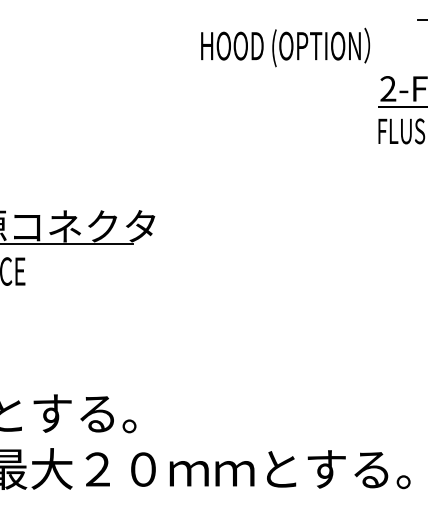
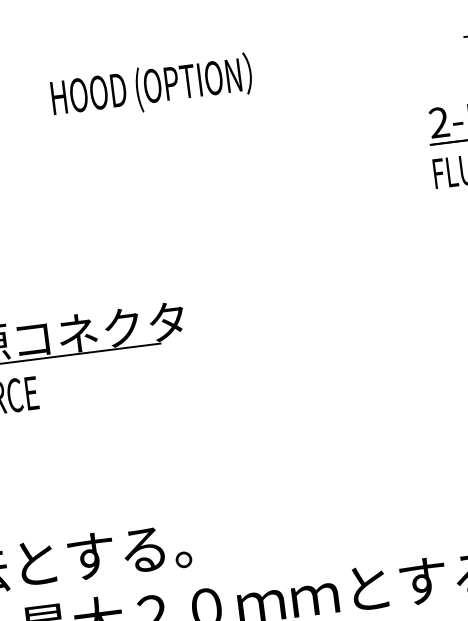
text: (285, 47) -> (151, 87), moved

